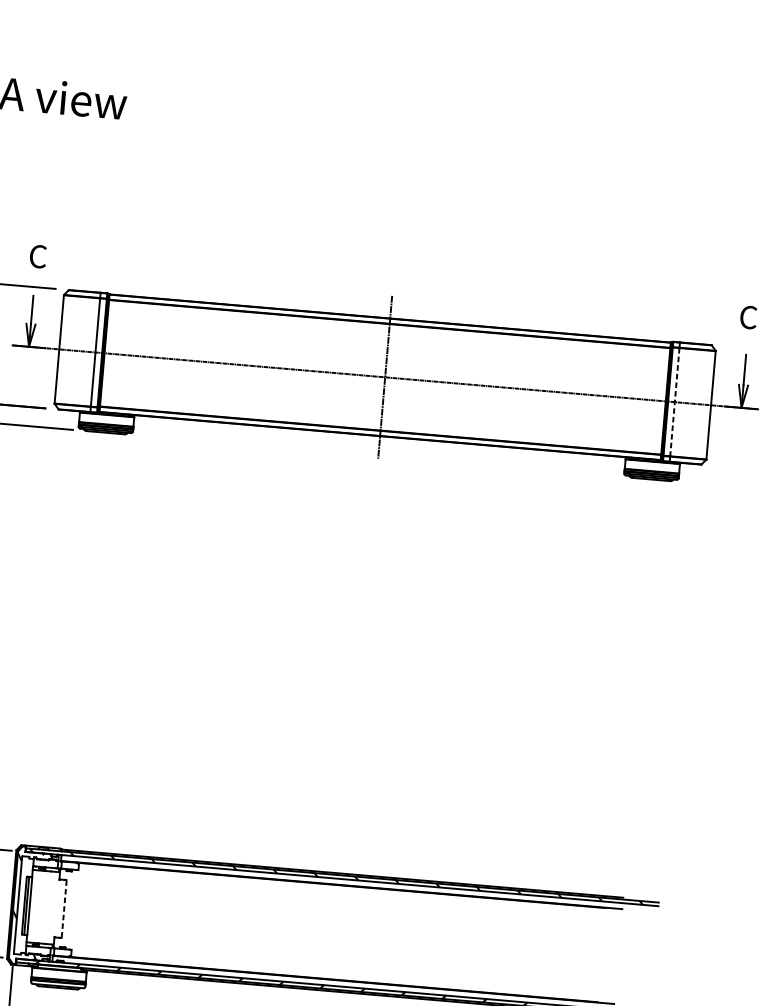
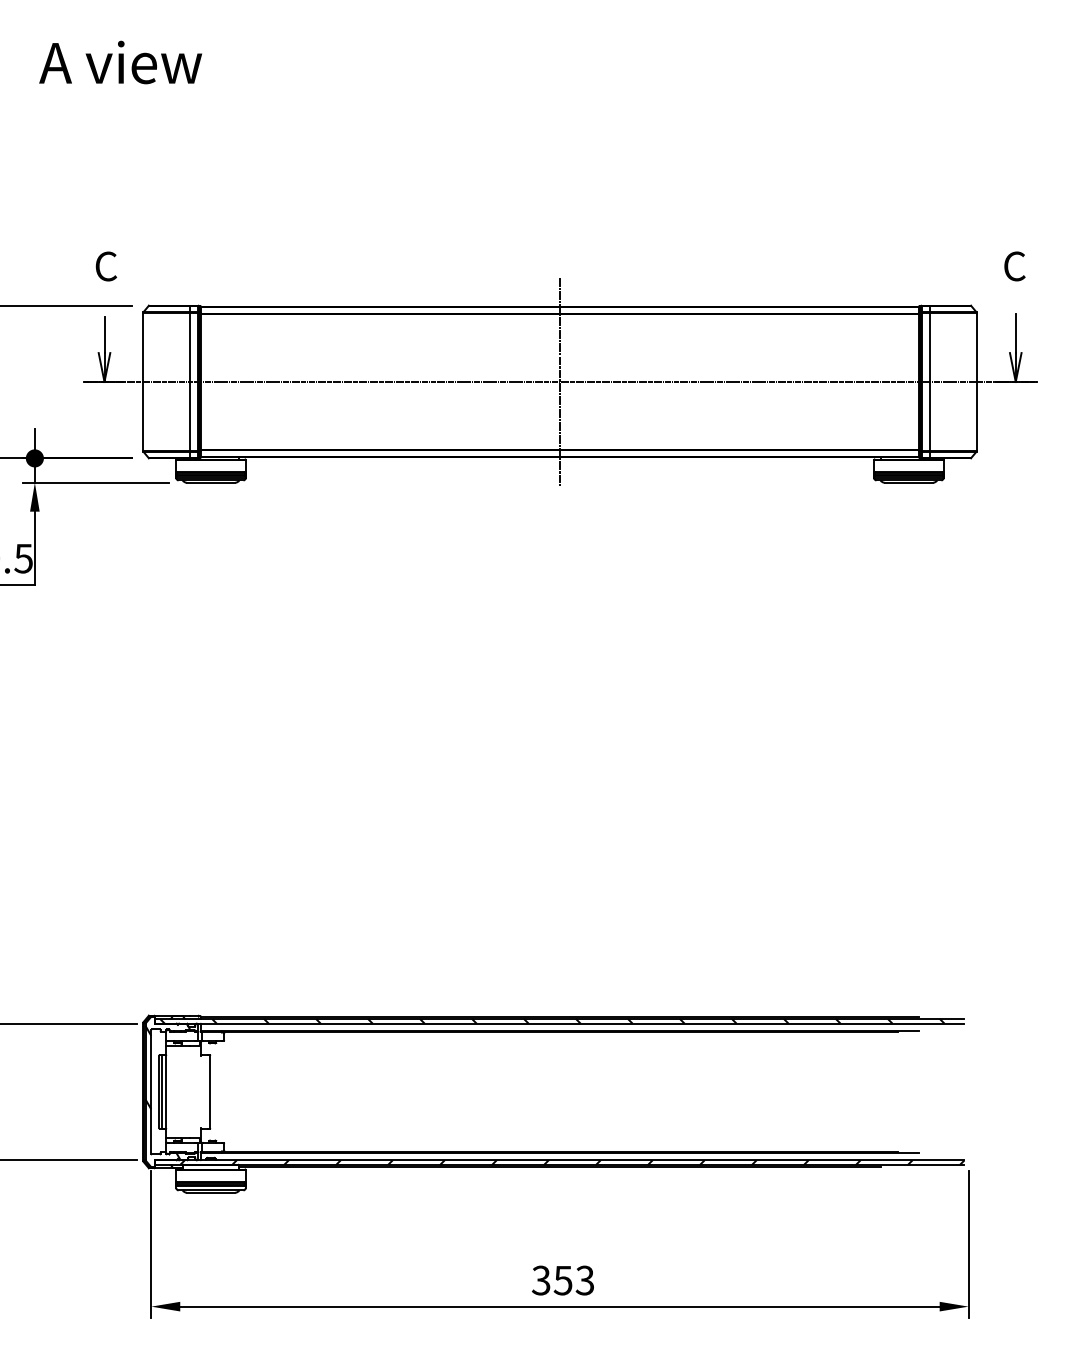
line: (674, 402) -> (930, 382), dashed -> solid
line: (64, 908) -> (210, 1091), dashed -> solid

